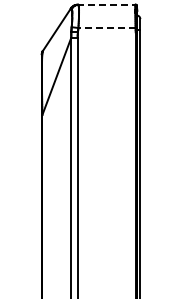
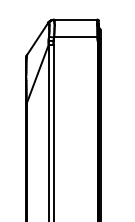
line: (106, 4) -> (75, 19), dashed -> solid
line: (107, 28) -> (76, 37), dashed -> solid

